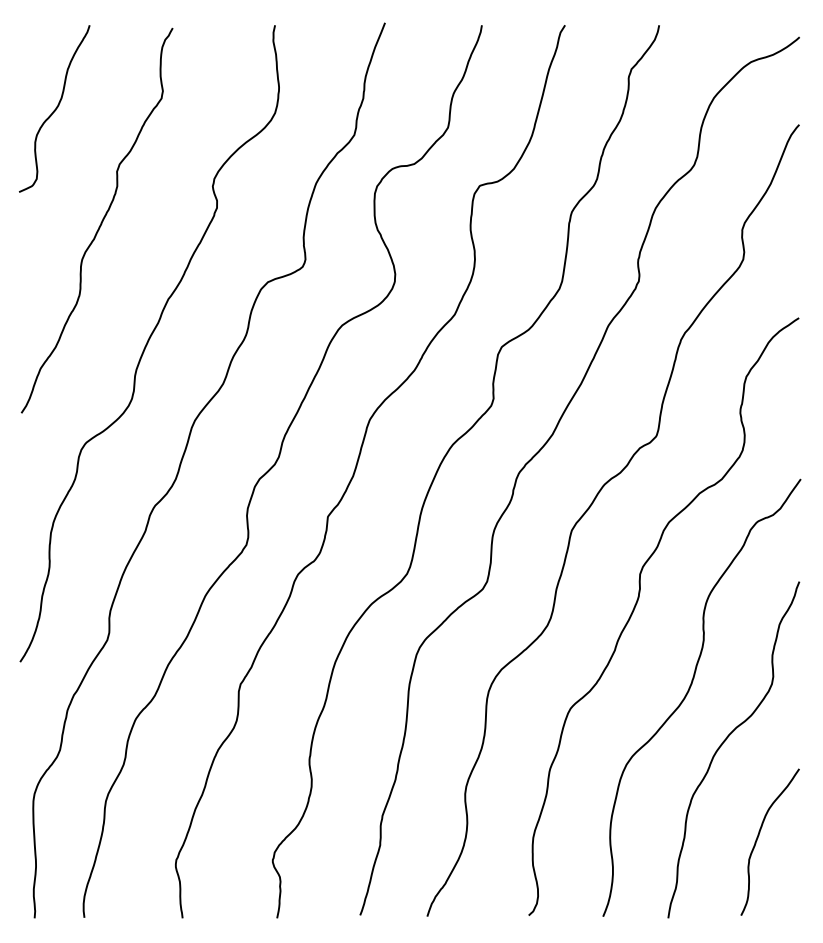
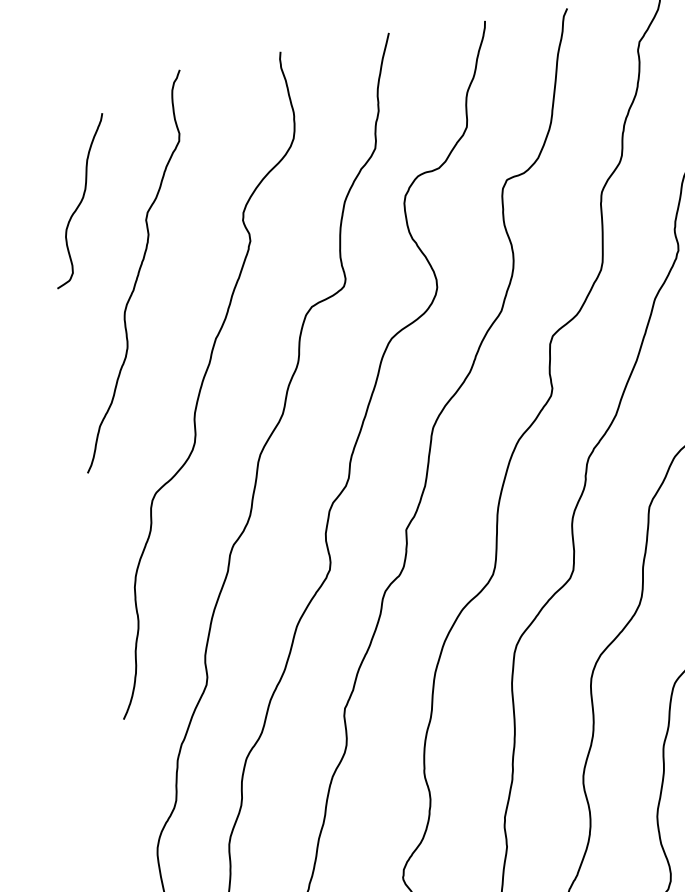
curve: (55, 108) -> (80, 200), moved

